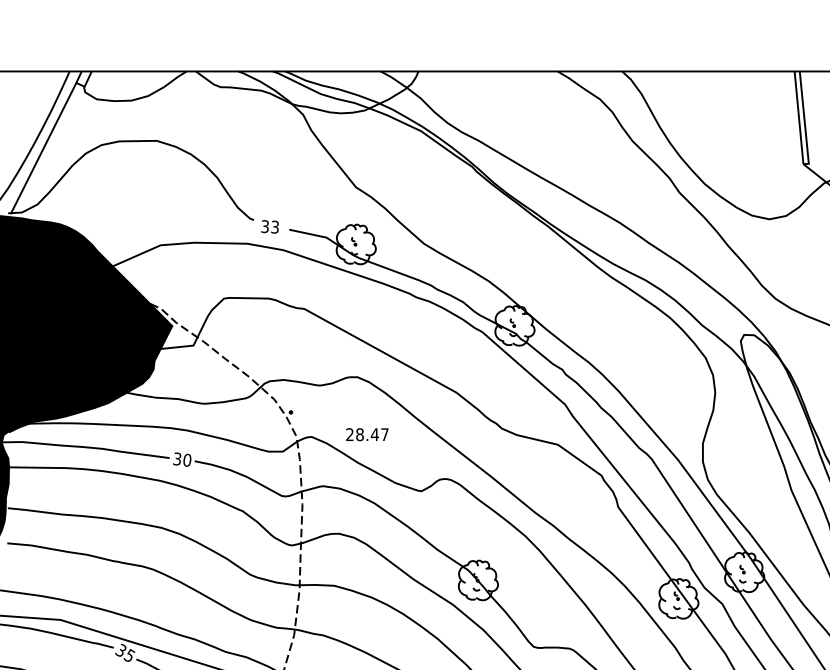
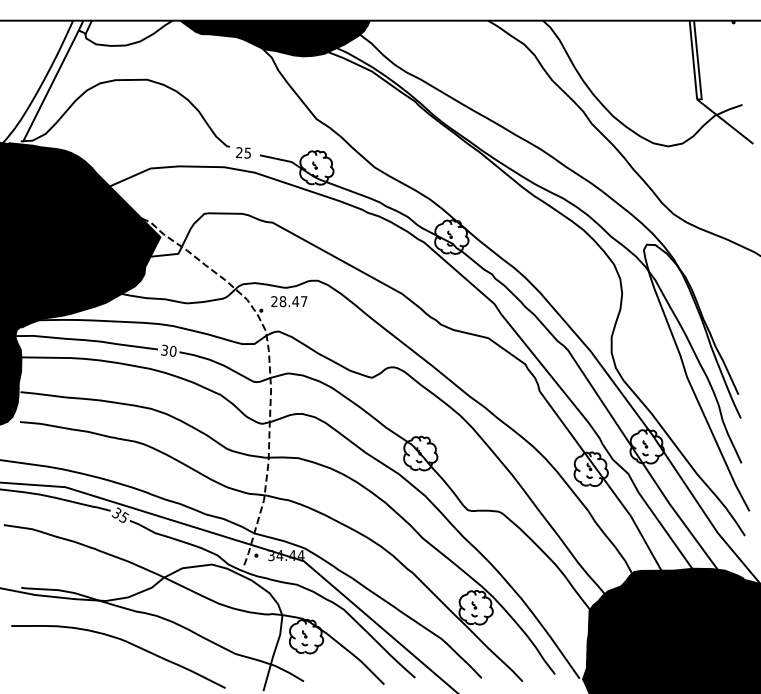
fill: (306, 92) -> (274, 38), added
text: (270, 226) -> (243, 152), 33 -> 25
text: (367, 434) -> (289, 301), moved

